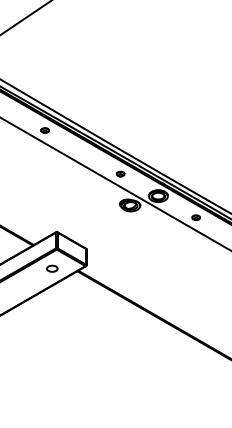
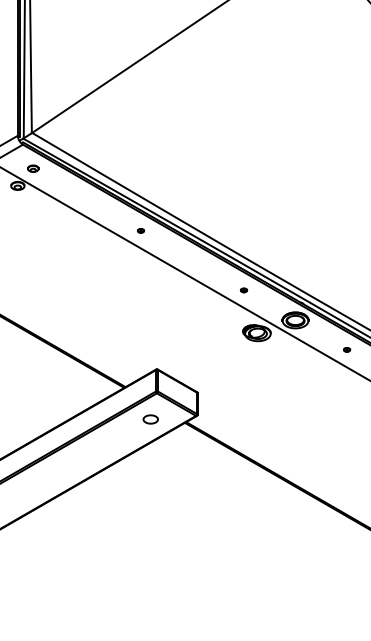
part: (44, 130) -> (140, 230), size x0.6
part: (120, 174) -> (243, 290), size x0.6
part: (195, 217) -> (346, 349), size x0.6

